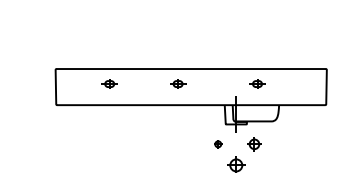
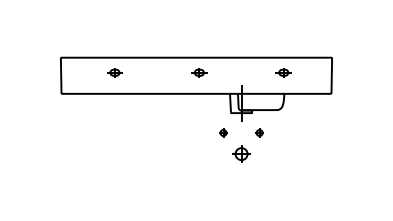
part: (178, 83) -> (199, 72), moved
part: (257, 83) -> (283, 72), moved
part: (254, 143) -> (259, 132), size x0.62

